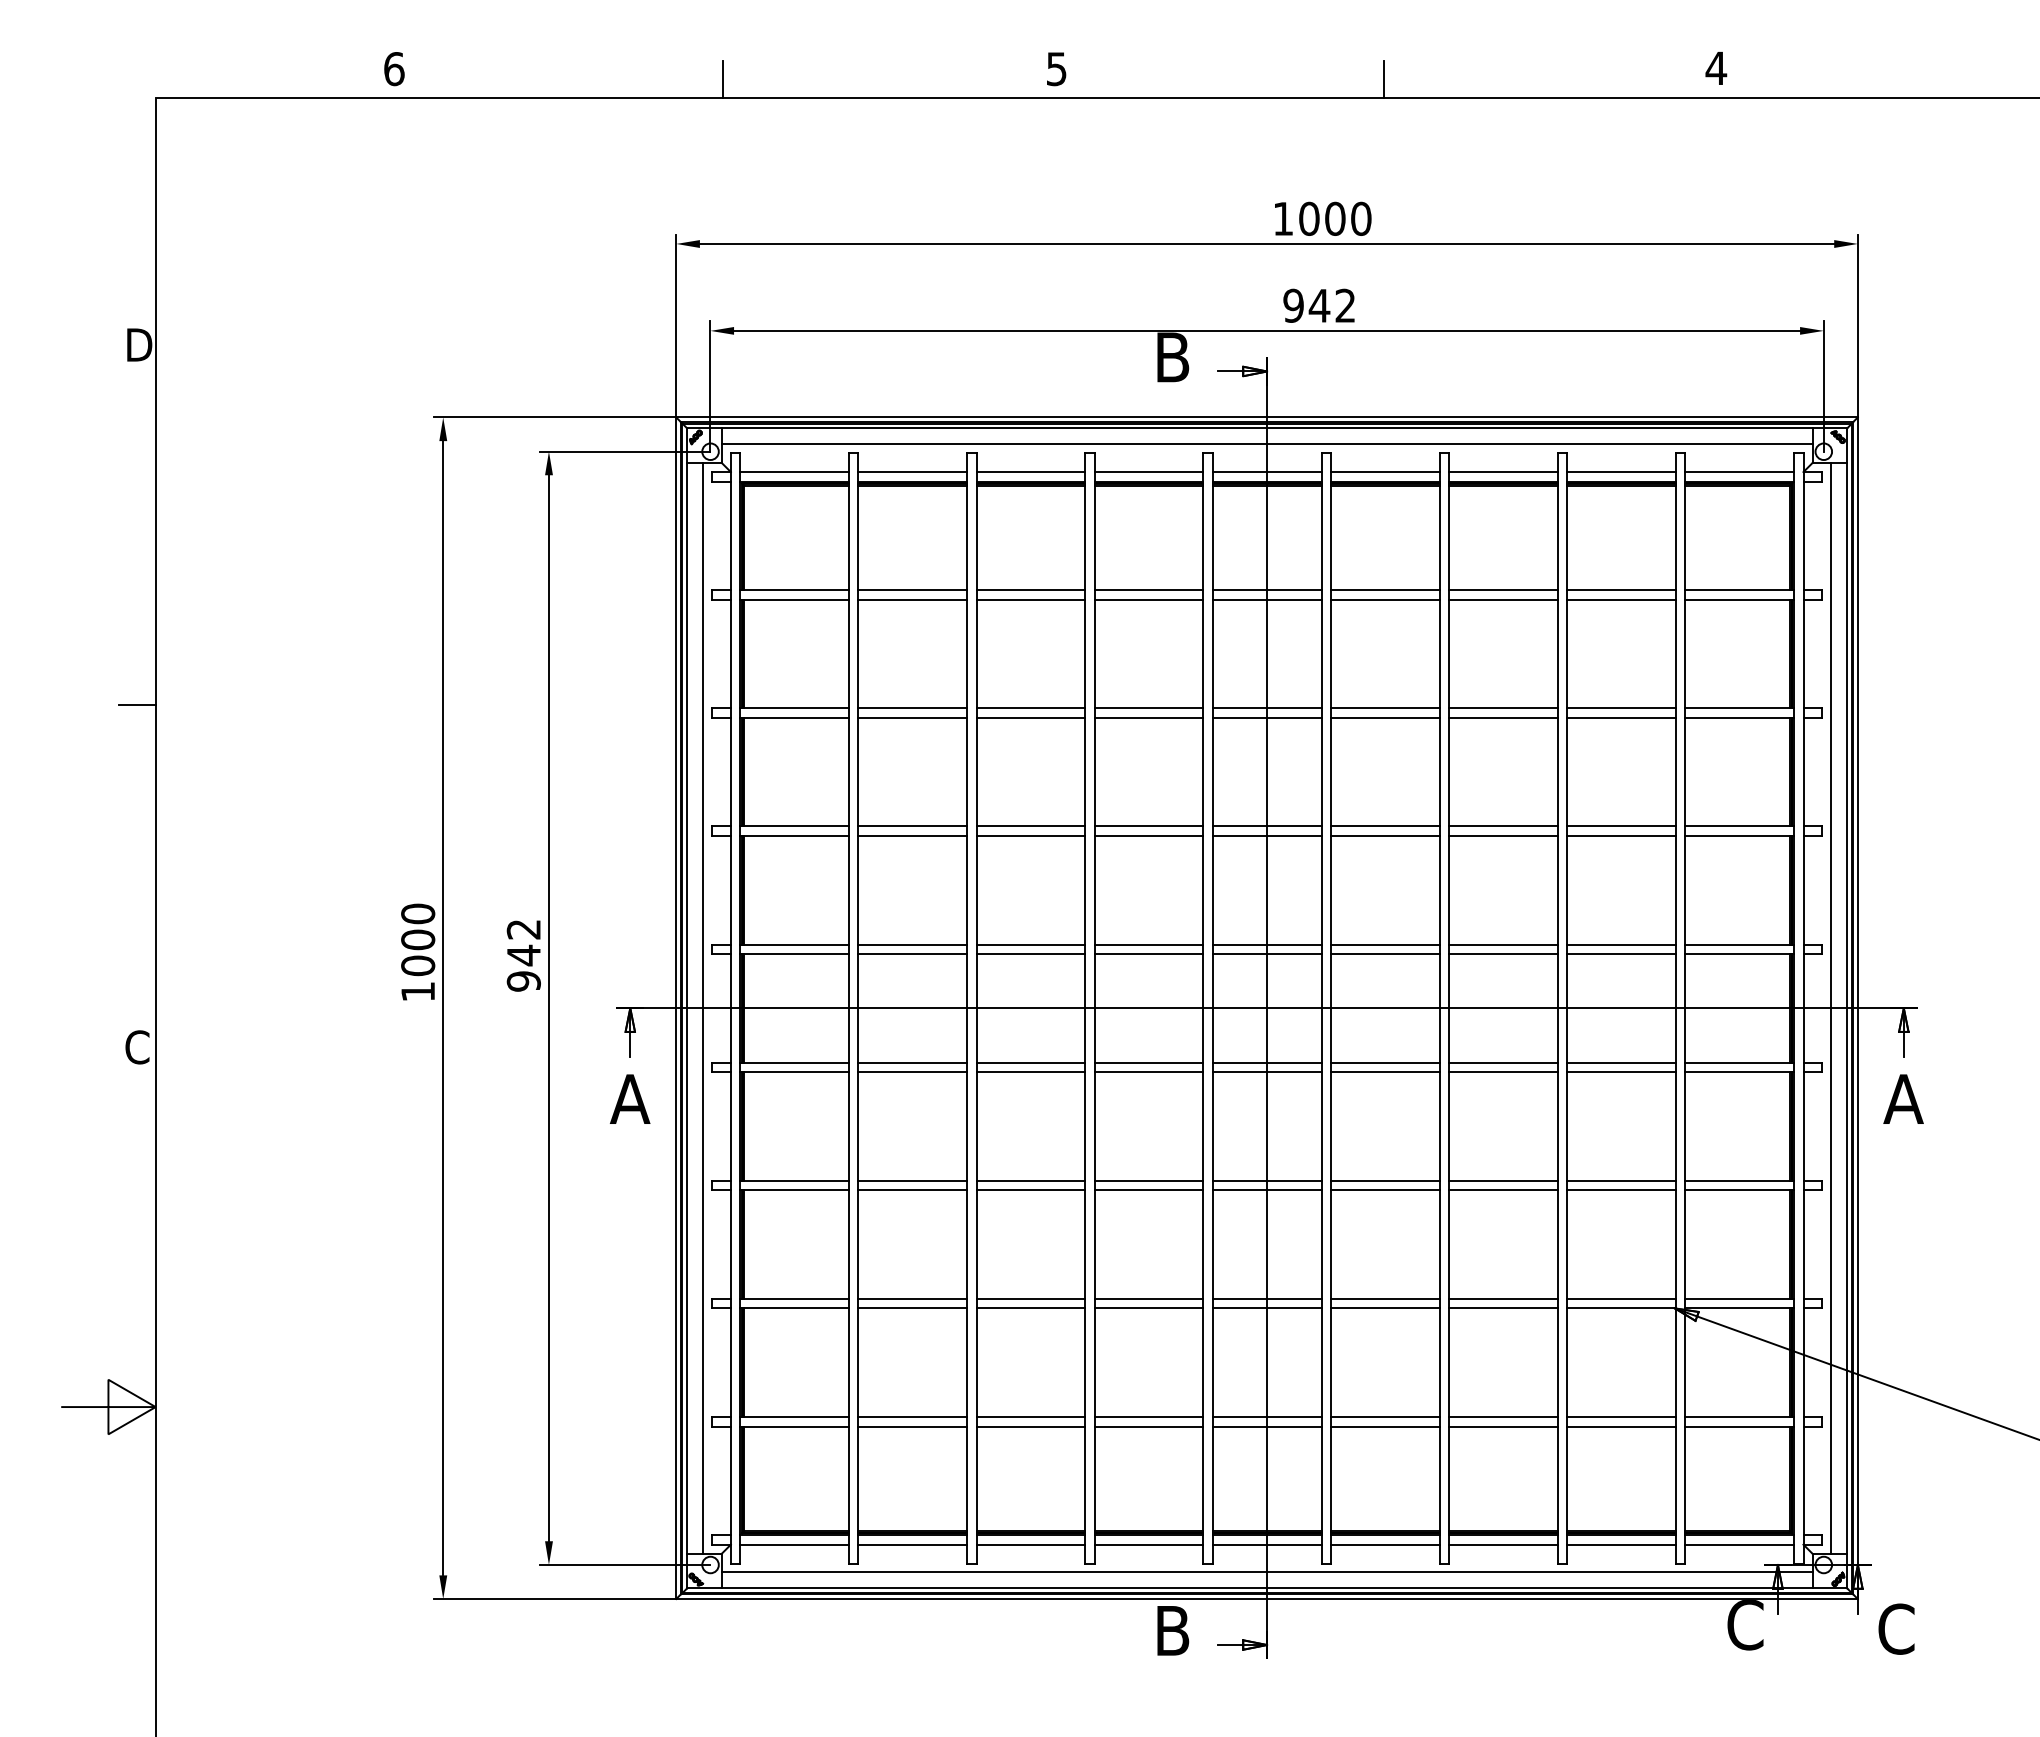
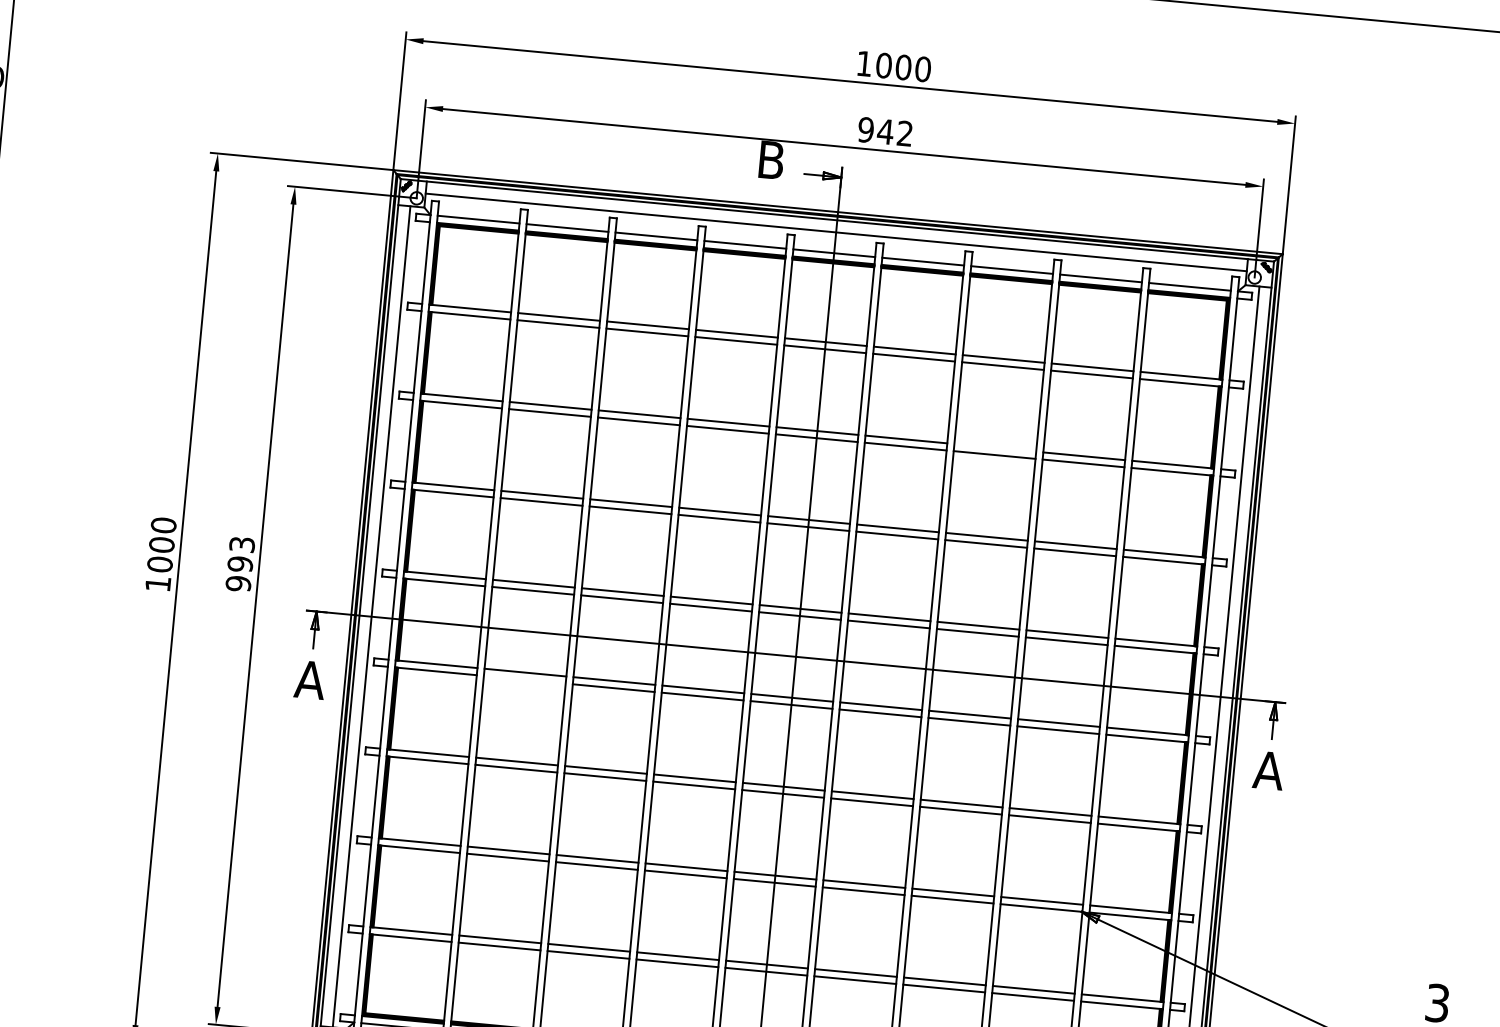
line: (1503, 708) -> (995, 448), removed
text: (523, 942) -> (241, 554), 942 -> 993
line: (912, 1072) -> (524, 679), removed

